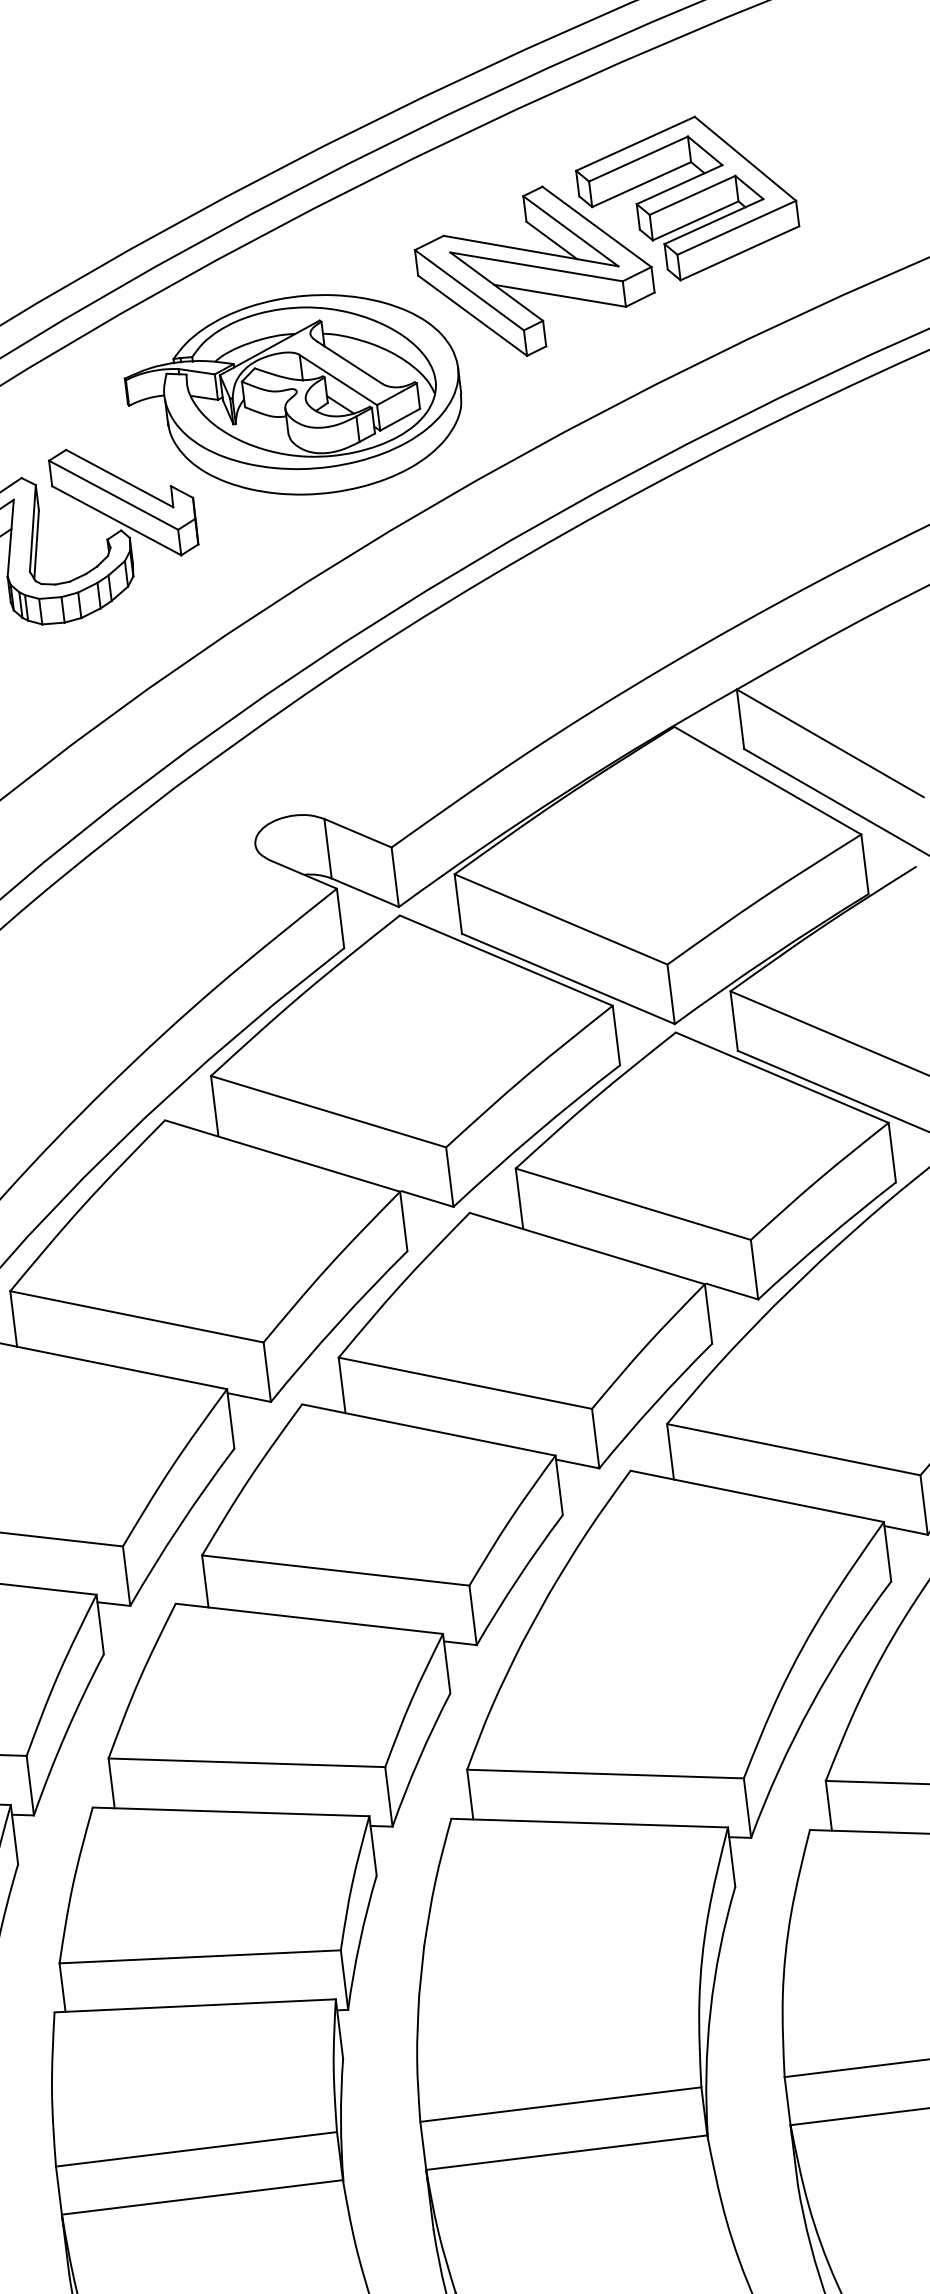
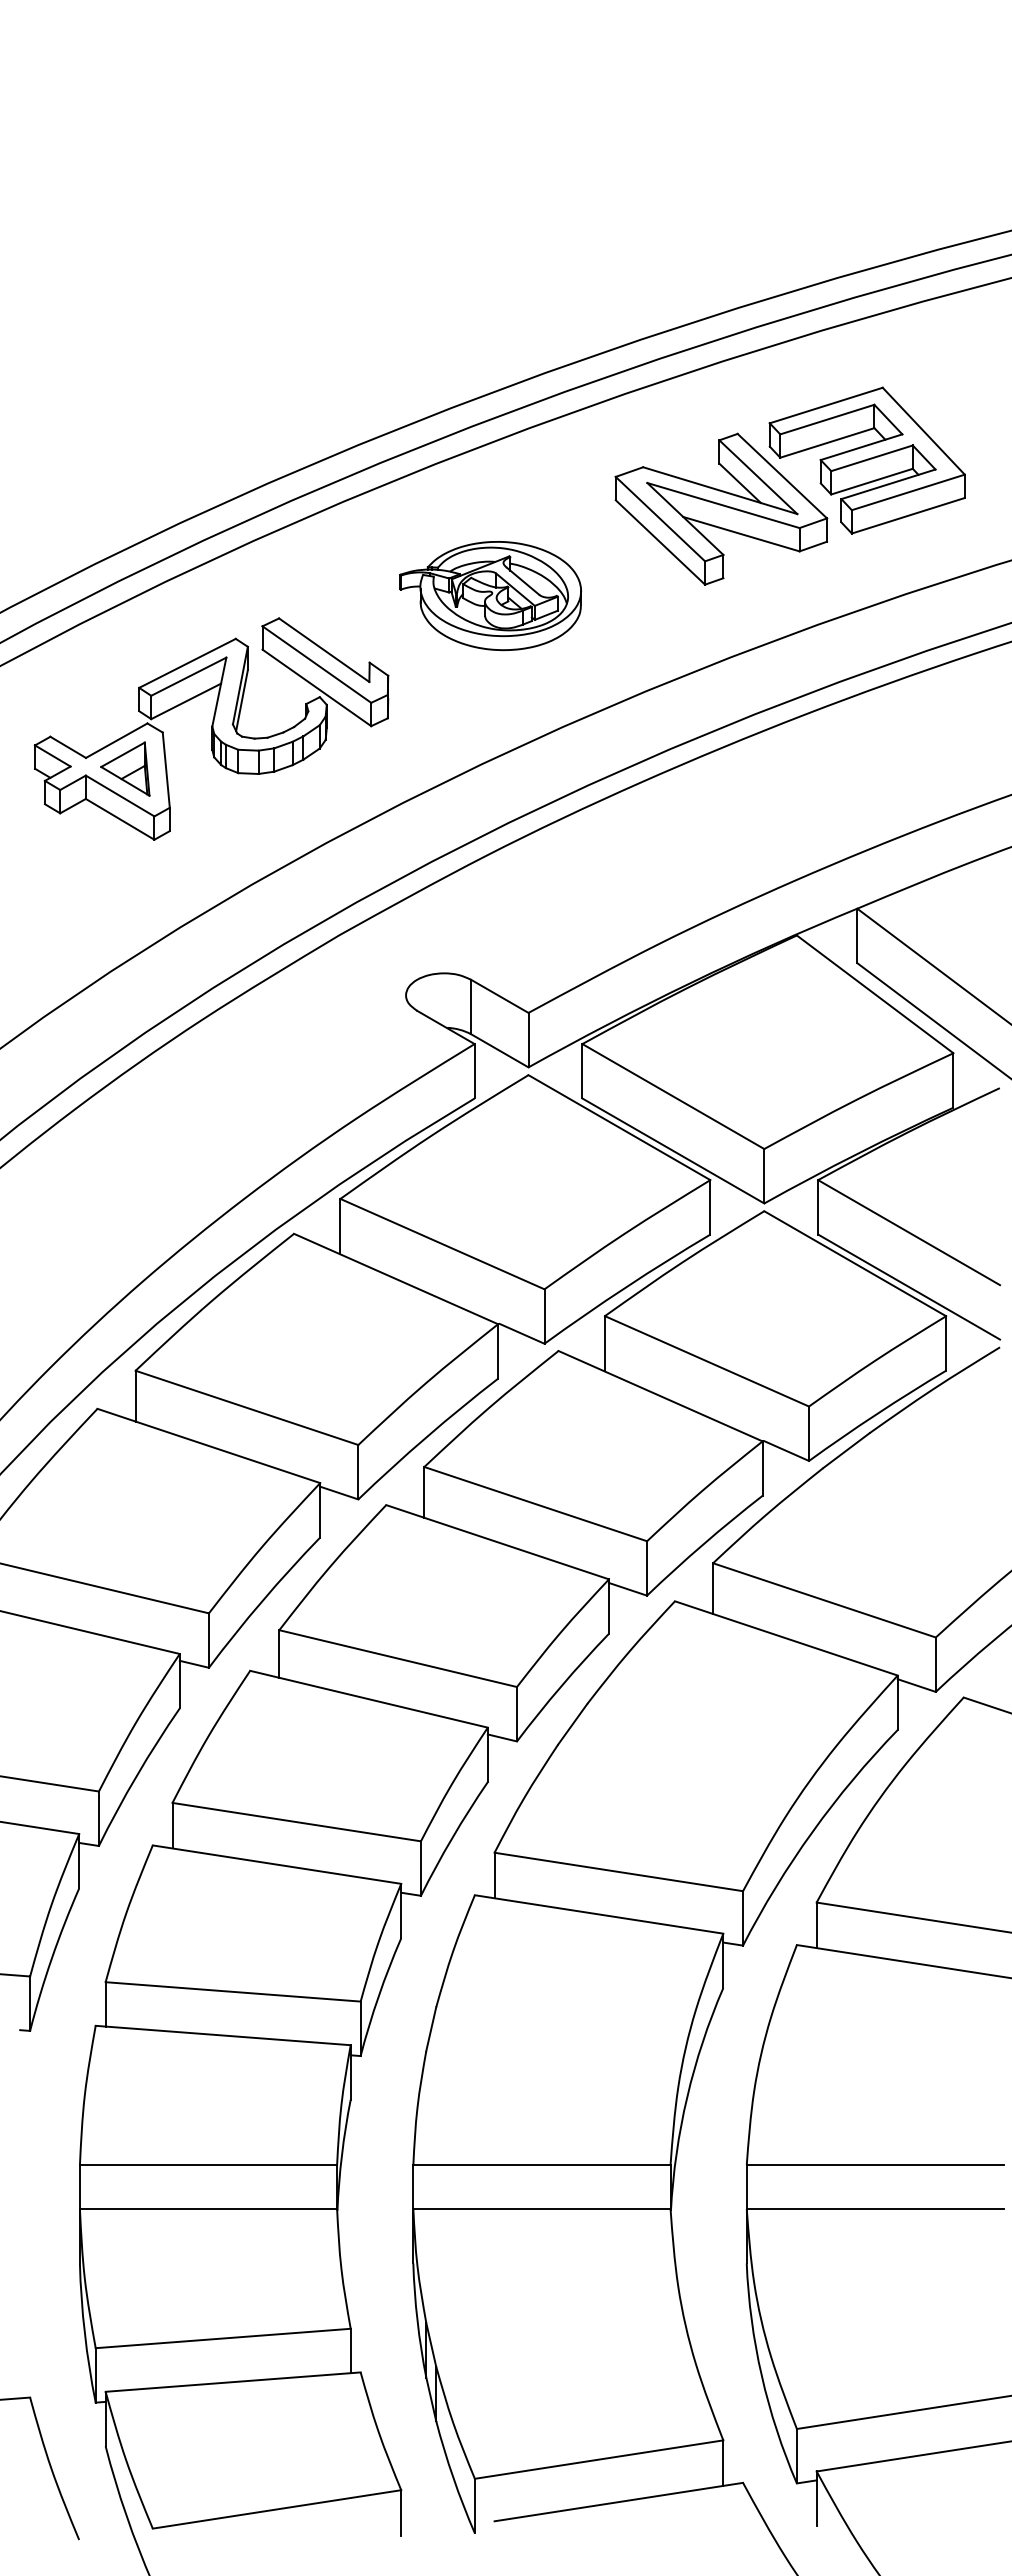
part: (294, 396) -> (490, 595), size x0.6

